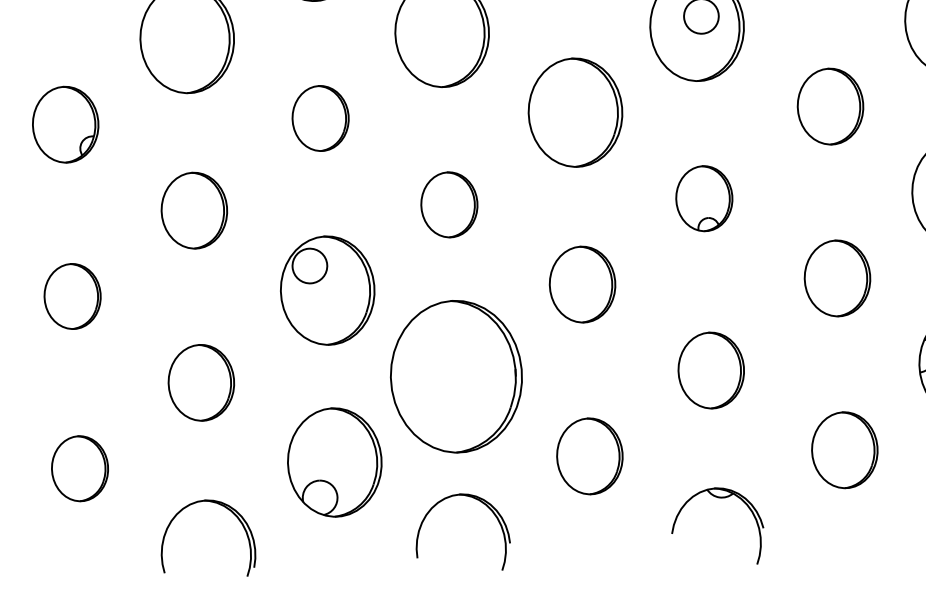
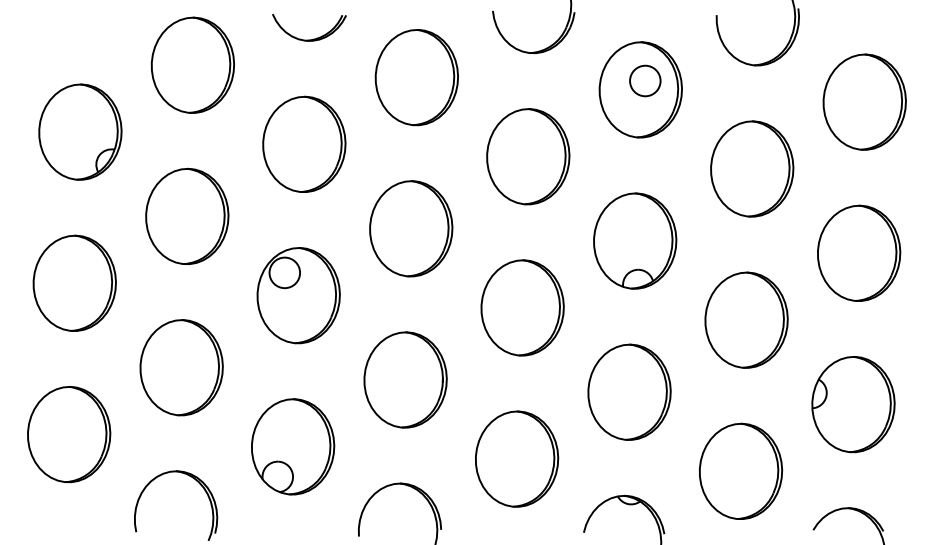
part: (830, 106) -> (752, 168), size x1.43
part: (320, 117) -> (304, 143), size x1.67
part: (65, 124) -> (80, 131), size x1.43
part: (704, 198) -> (635, 240), size x1.67
part: (449, 204) -> (411, 228), size x1.67
part: (194, 209) -> (187, 215), size x1.43
part: (837, 277) -> (746, 319), size x1.43
part: (582, 284) -> (522, 307), size x1.43
part: (72, 295) -> (74, 282), size x1.67
part: (711, 369) -> (629, 391), size x1.43
part: (456, 376) -> (405, 379), size x0.71
part: (201, 382) -> (181, 367), size x1.43
part: (845, 449) -> (741, 470), size x1.43
part: (590, 455) -> (517, 458), size x1.43
part: (80, 468) -> (69, 434), size x1.67

